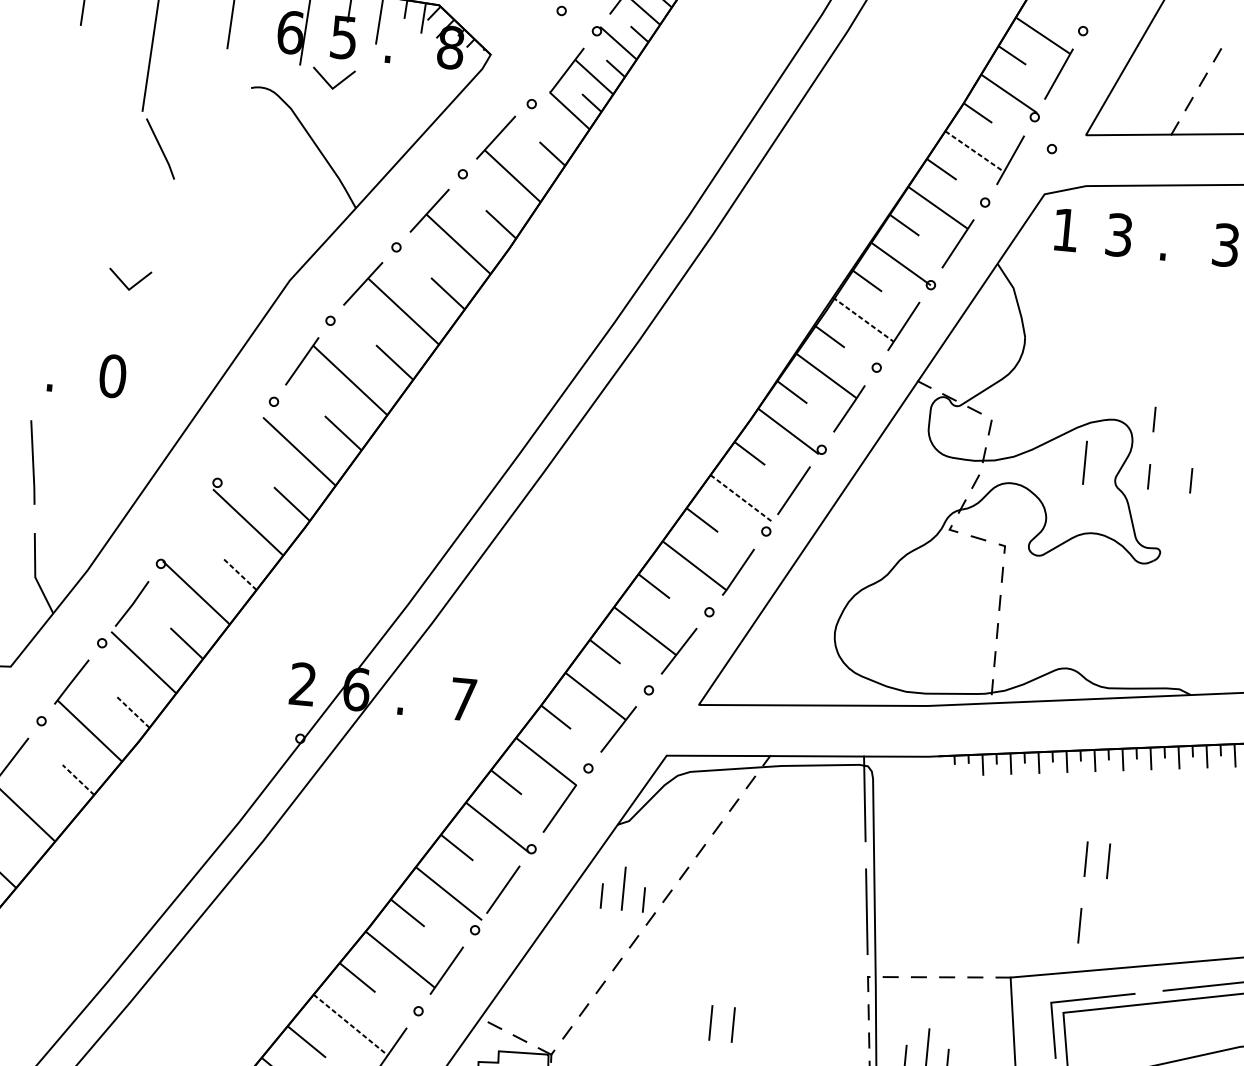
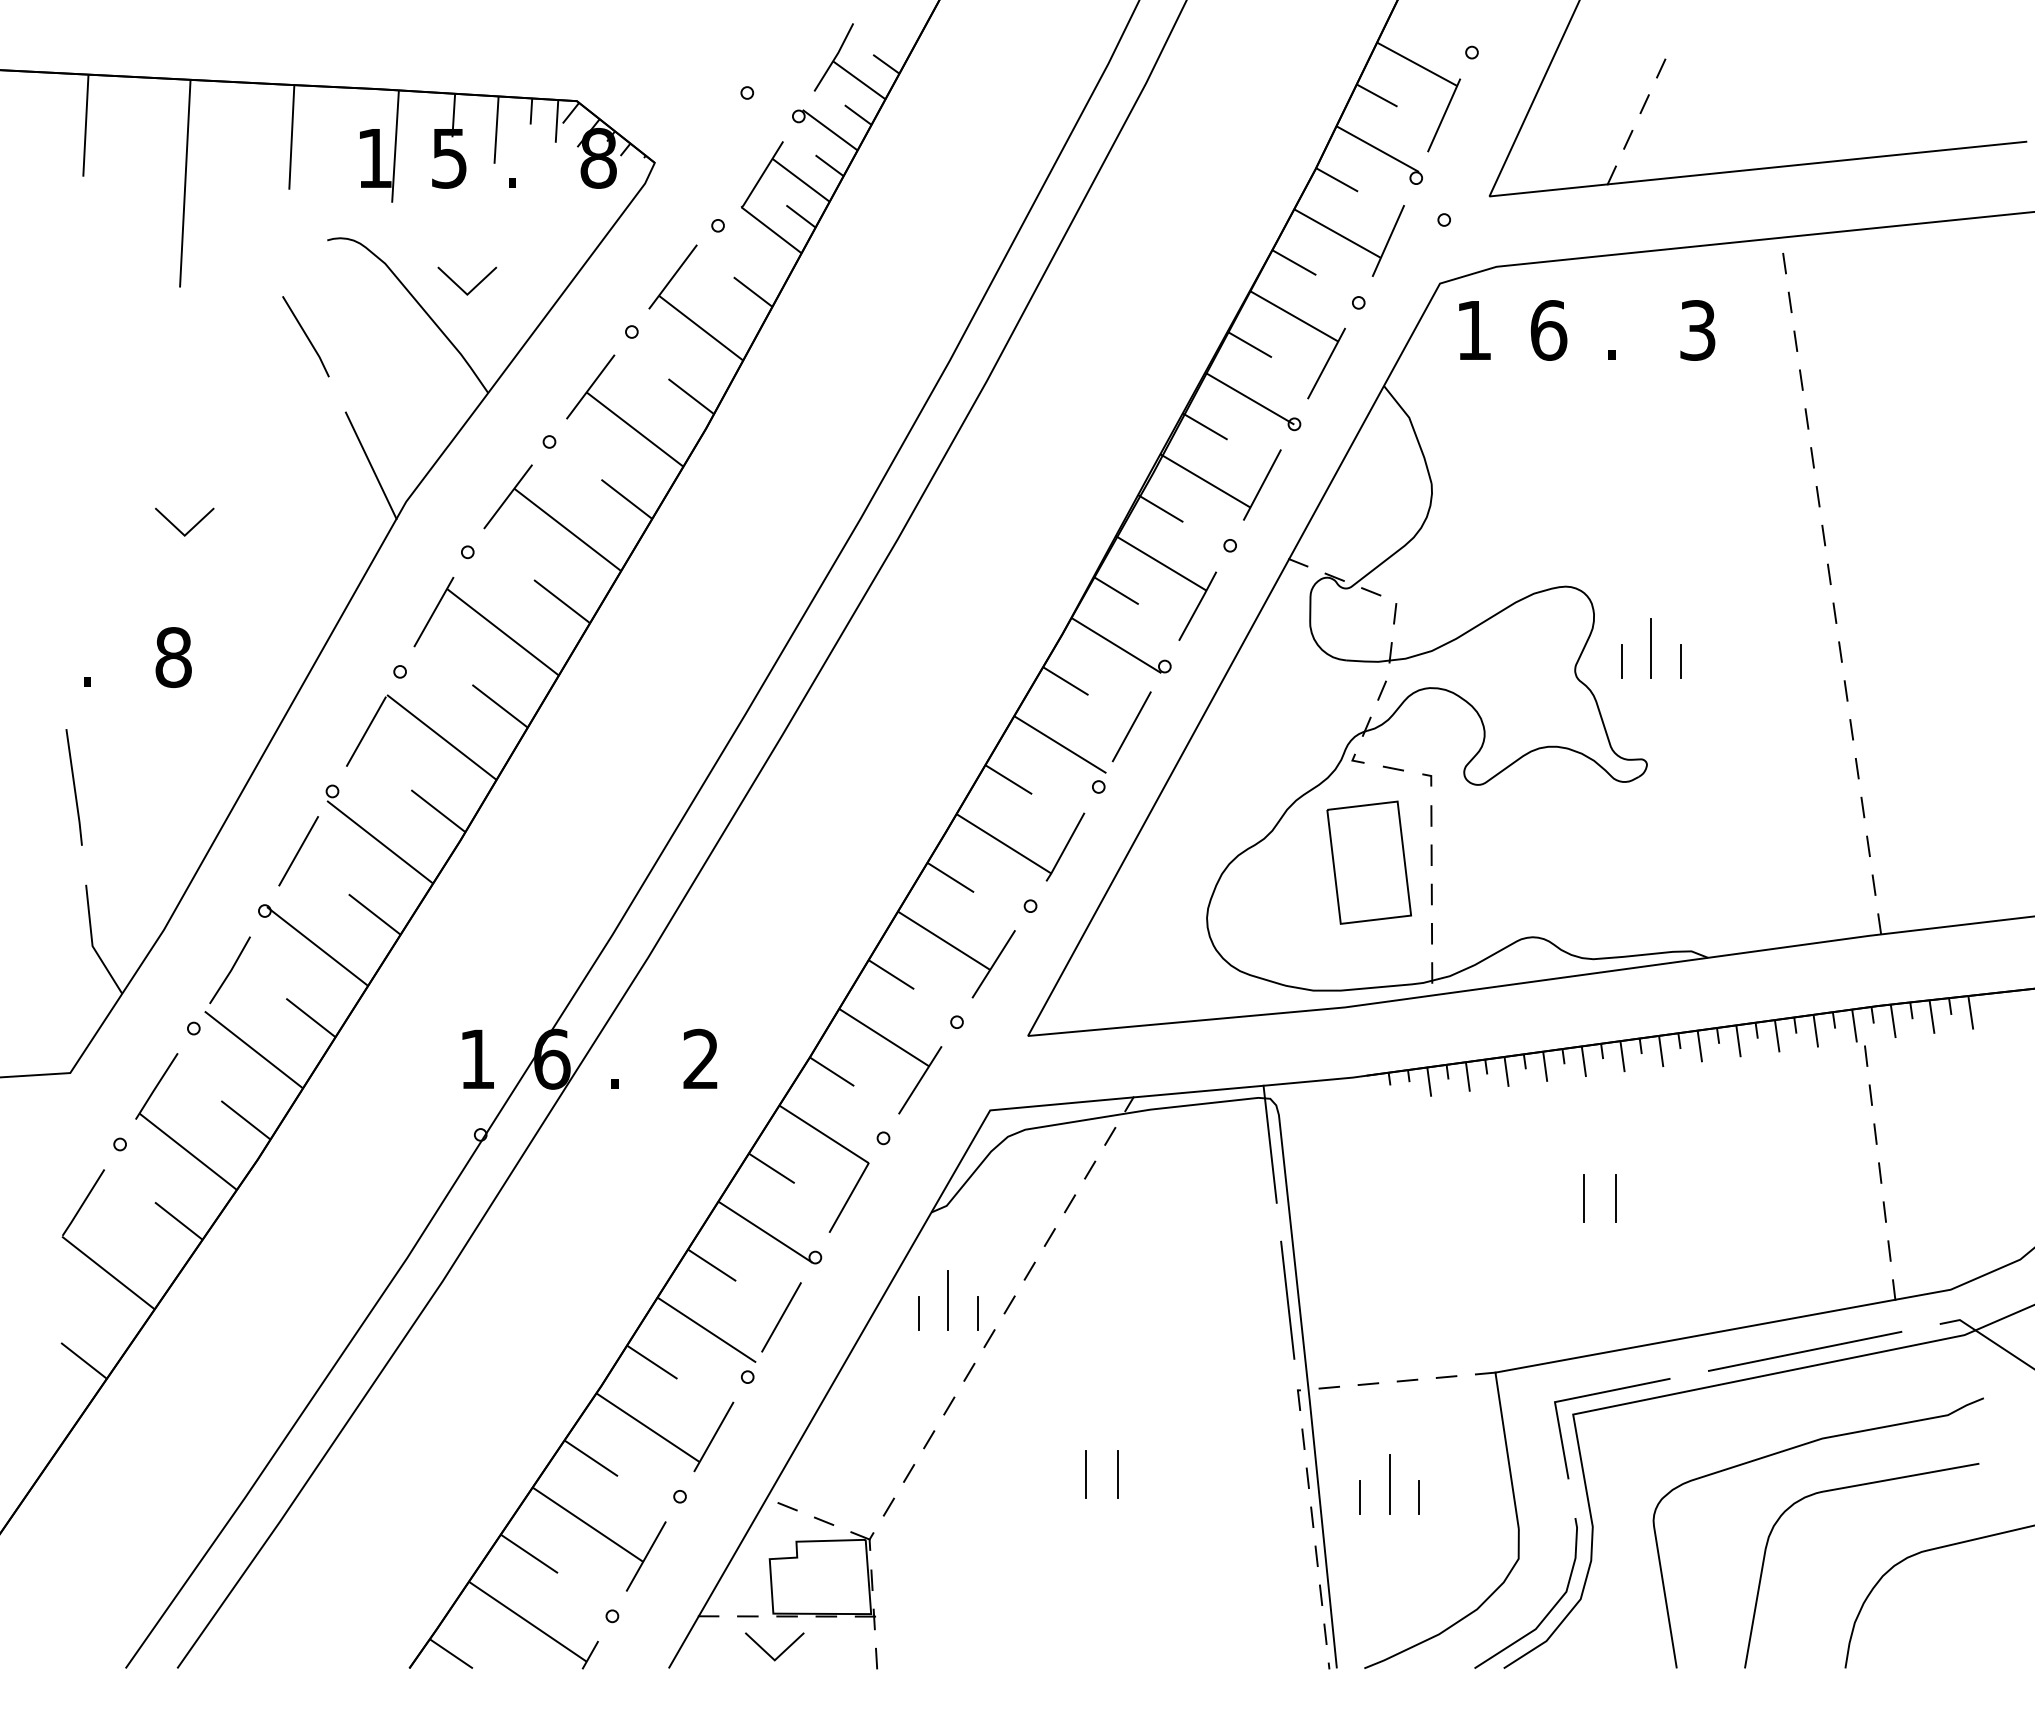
text: (291, 32) -> (375, 158), 6 -> 1
line: (328, 82) -> (460, 286), moved
line: (160, 148) -> (305, 335), moved
line: (974, 151) -> (1337, 233), dashed -> solid
text: (1119, 235) -> (1548, 330), 3 -> 6
line: (266, 252) -> (370, 465), added
line: (863, 320) -> (1205, 481), dashed -> solid
text: (112, 376) -> (173, 657), 0 -> 8
line: (1154, 419) -> (1621, 581), removed
line: (245, 442) -> (366, 731), added
line: (1084, 463) -> (1650, 648), moved
line: (741, 498) -> (1060, 744), dashed -> solid
line: (189, 523) -> (298, 851), added
line: (239, 573) -> (374, 914), dashed -> solid
part: (954, 603) -> (1368, 862), added
text: (302, 683) -> (476, 1058), 2 -> 1
text: (462, 698) -> (700, 1058), 7 -> 2
line: (132, 712) -> (245, 1120), dashed -> solid
line: (78, 779) -> (178, 1220), dashed -> solid
line: (1079, 925) -> (1583, 1291), removed
line: (350, 1024) -> (587, 1524), dashed -> solid

